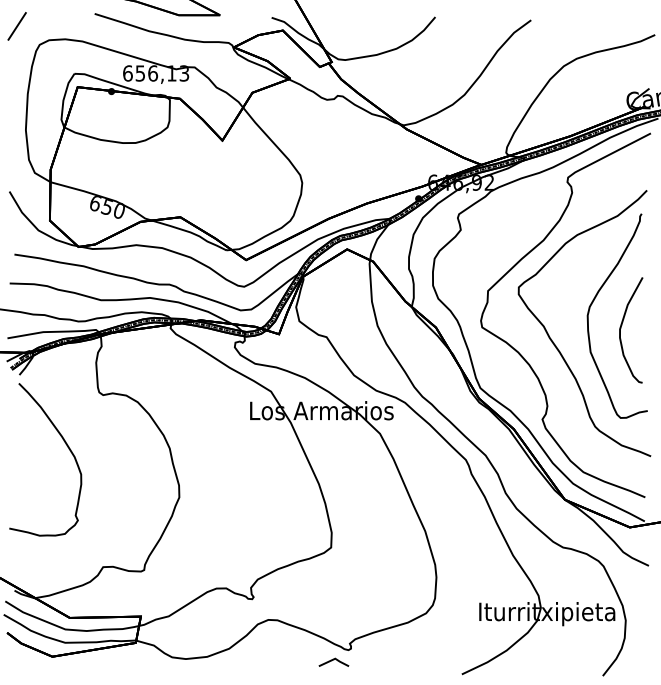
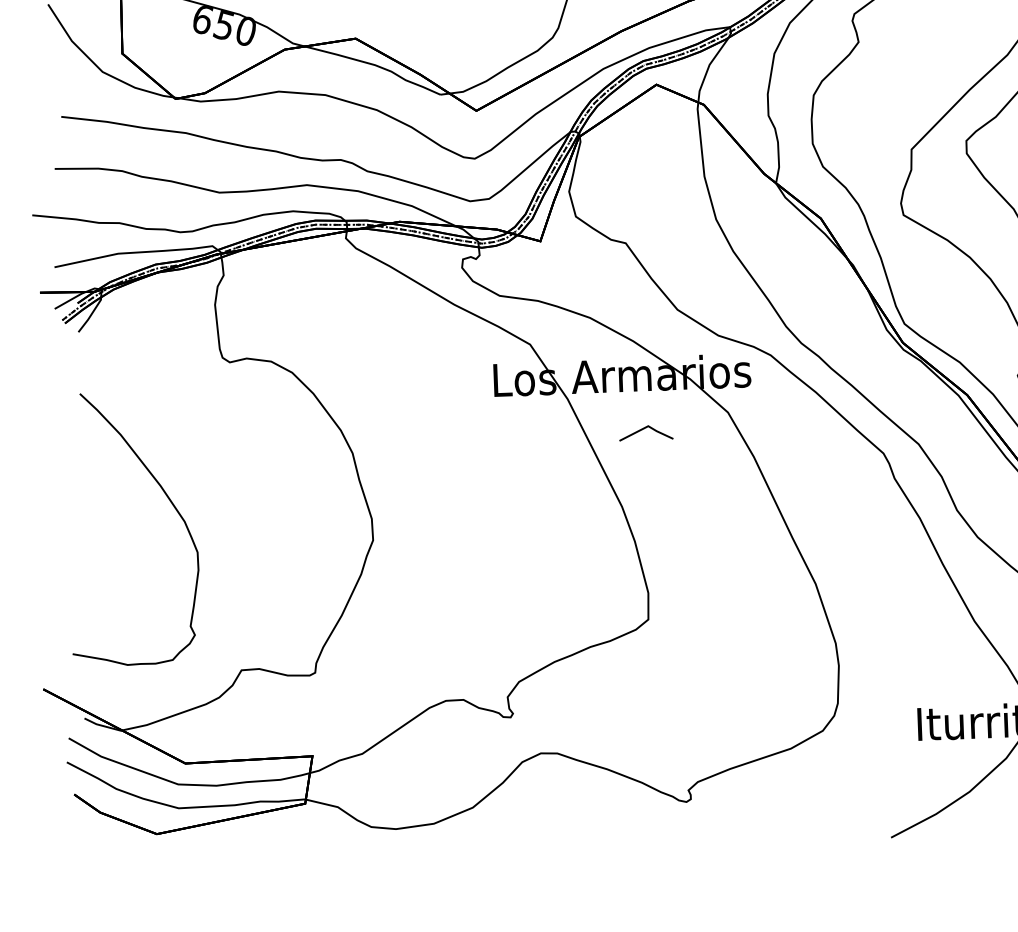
curve: (65, 444) -> (167, 499), moved
line: (333, 660) -> (645, 429), moved

